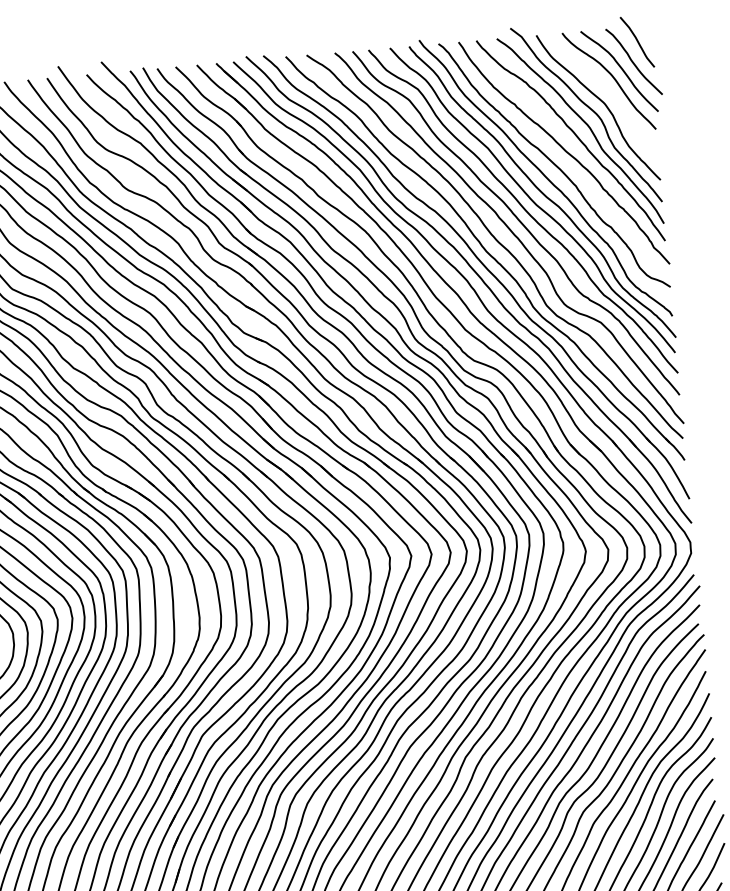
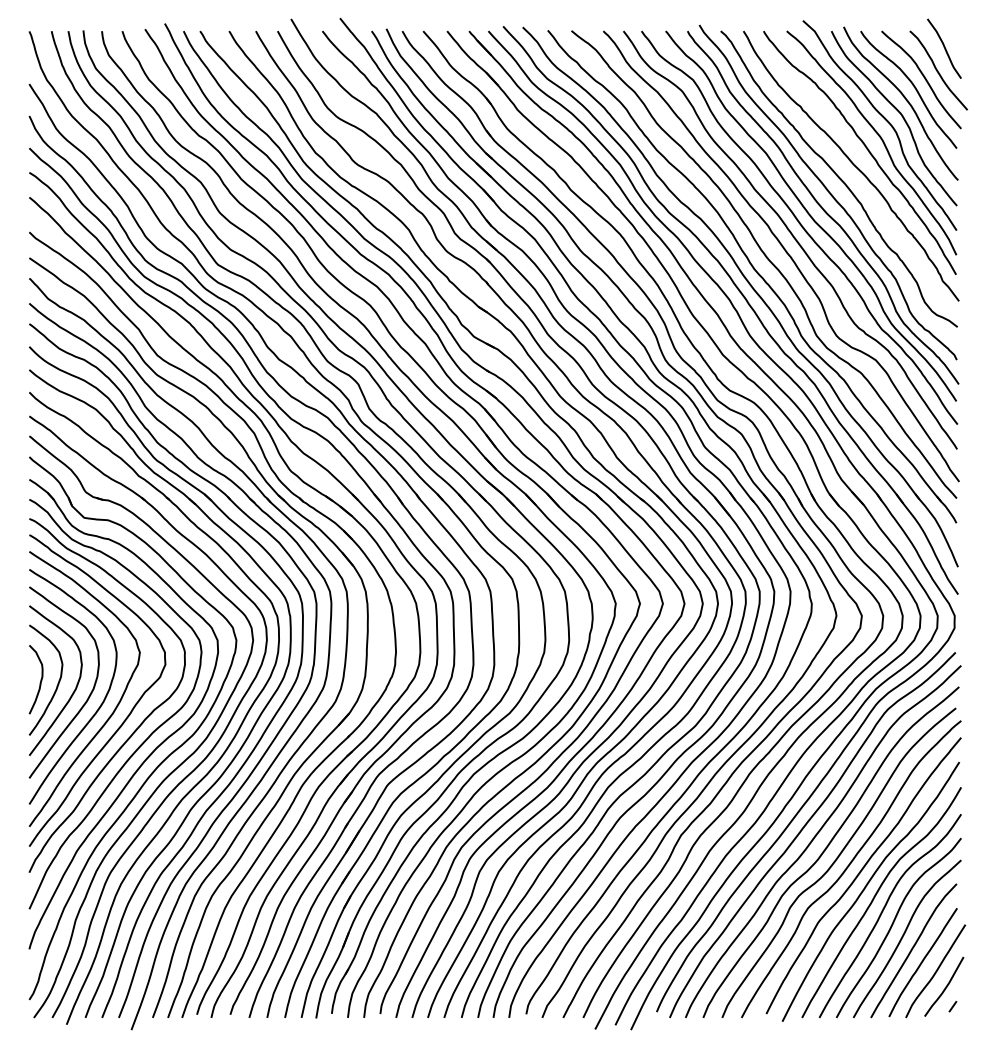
curve: (607, 90) -> (905, 100), added

